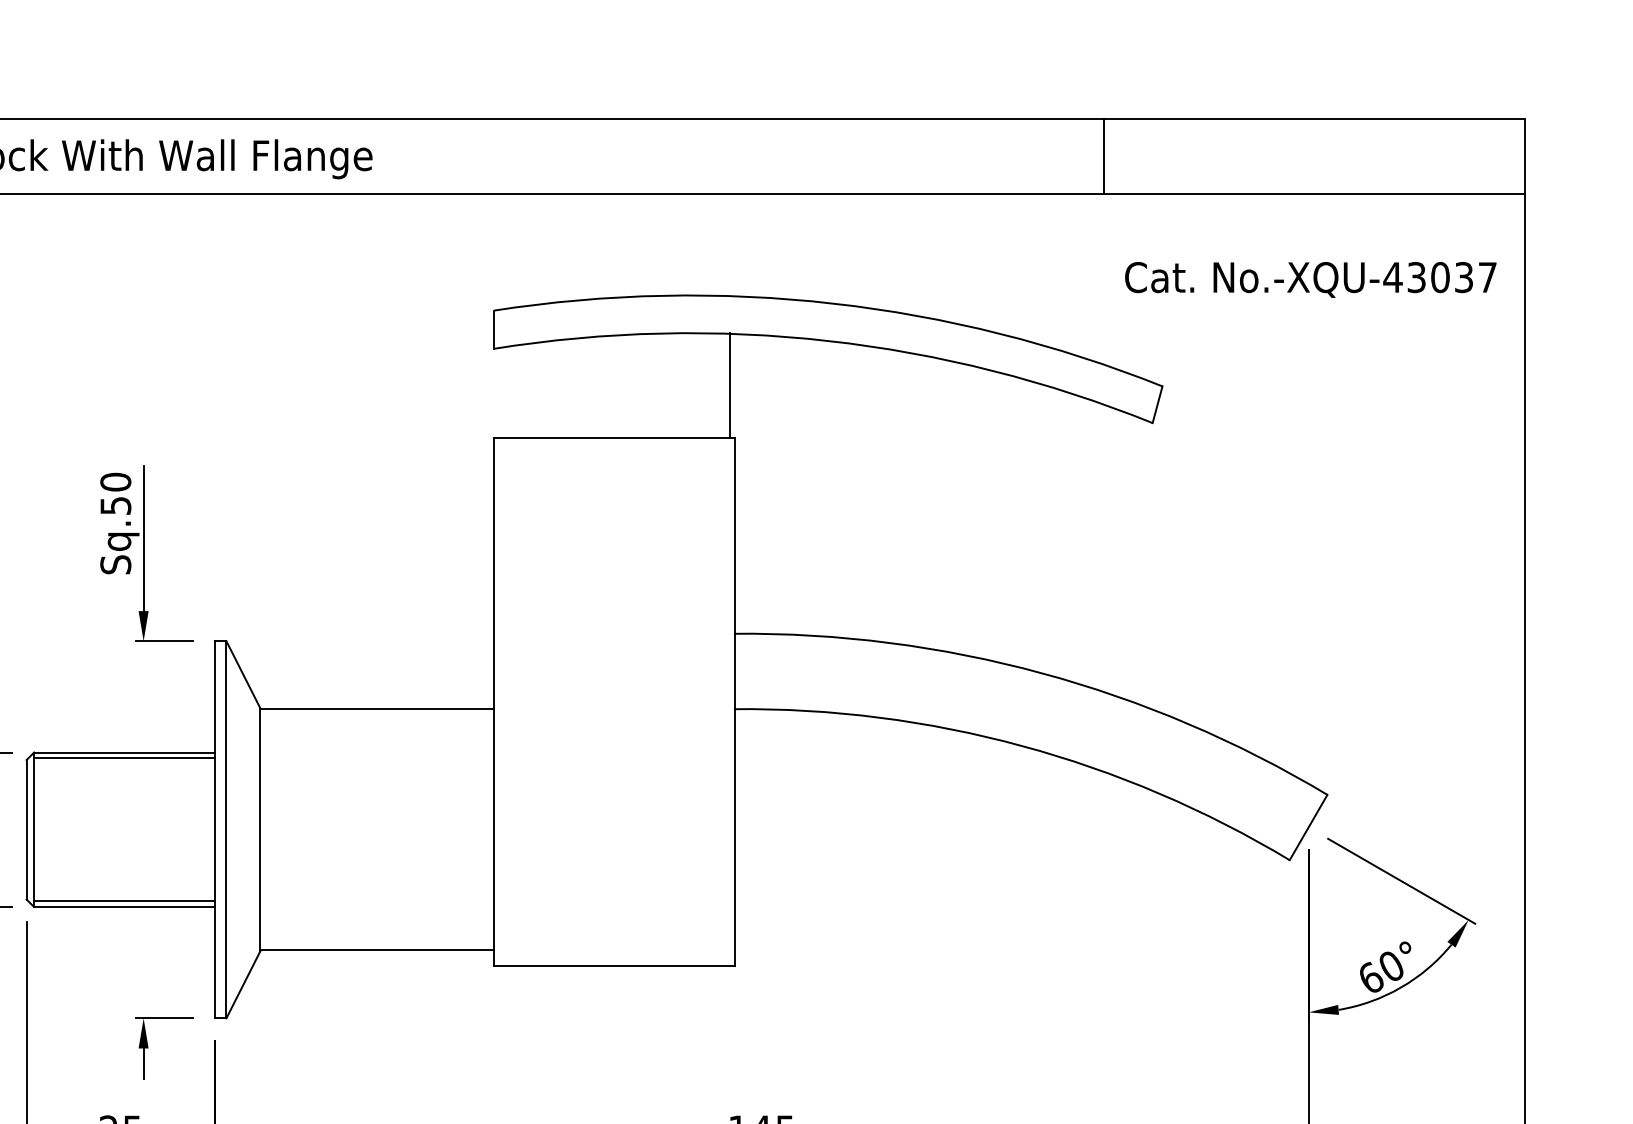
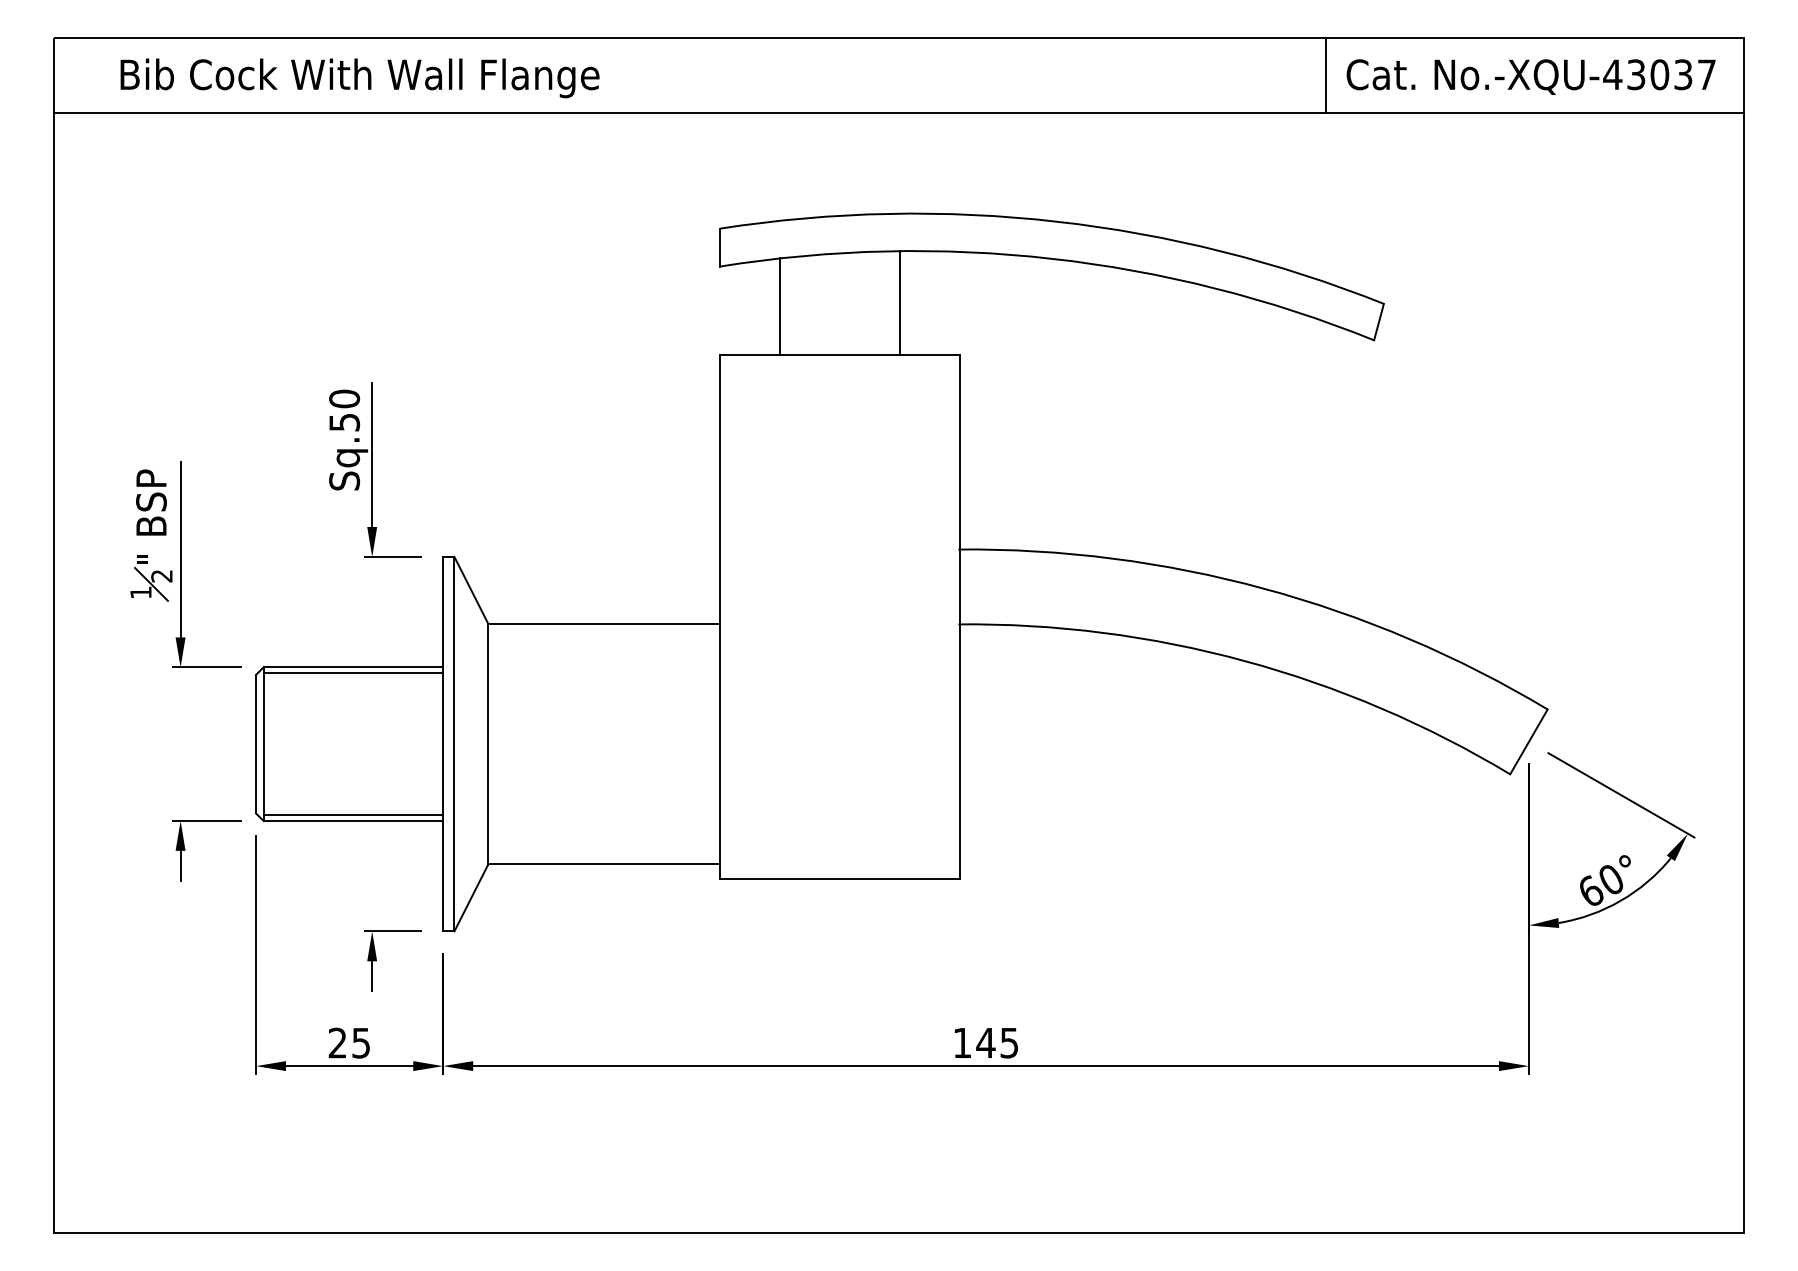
text: (1310, 279) -> (1530, 76), moved
line: (729, 385) -> (899, 302), moved
line: (554, 389) -> (780, 306), added

